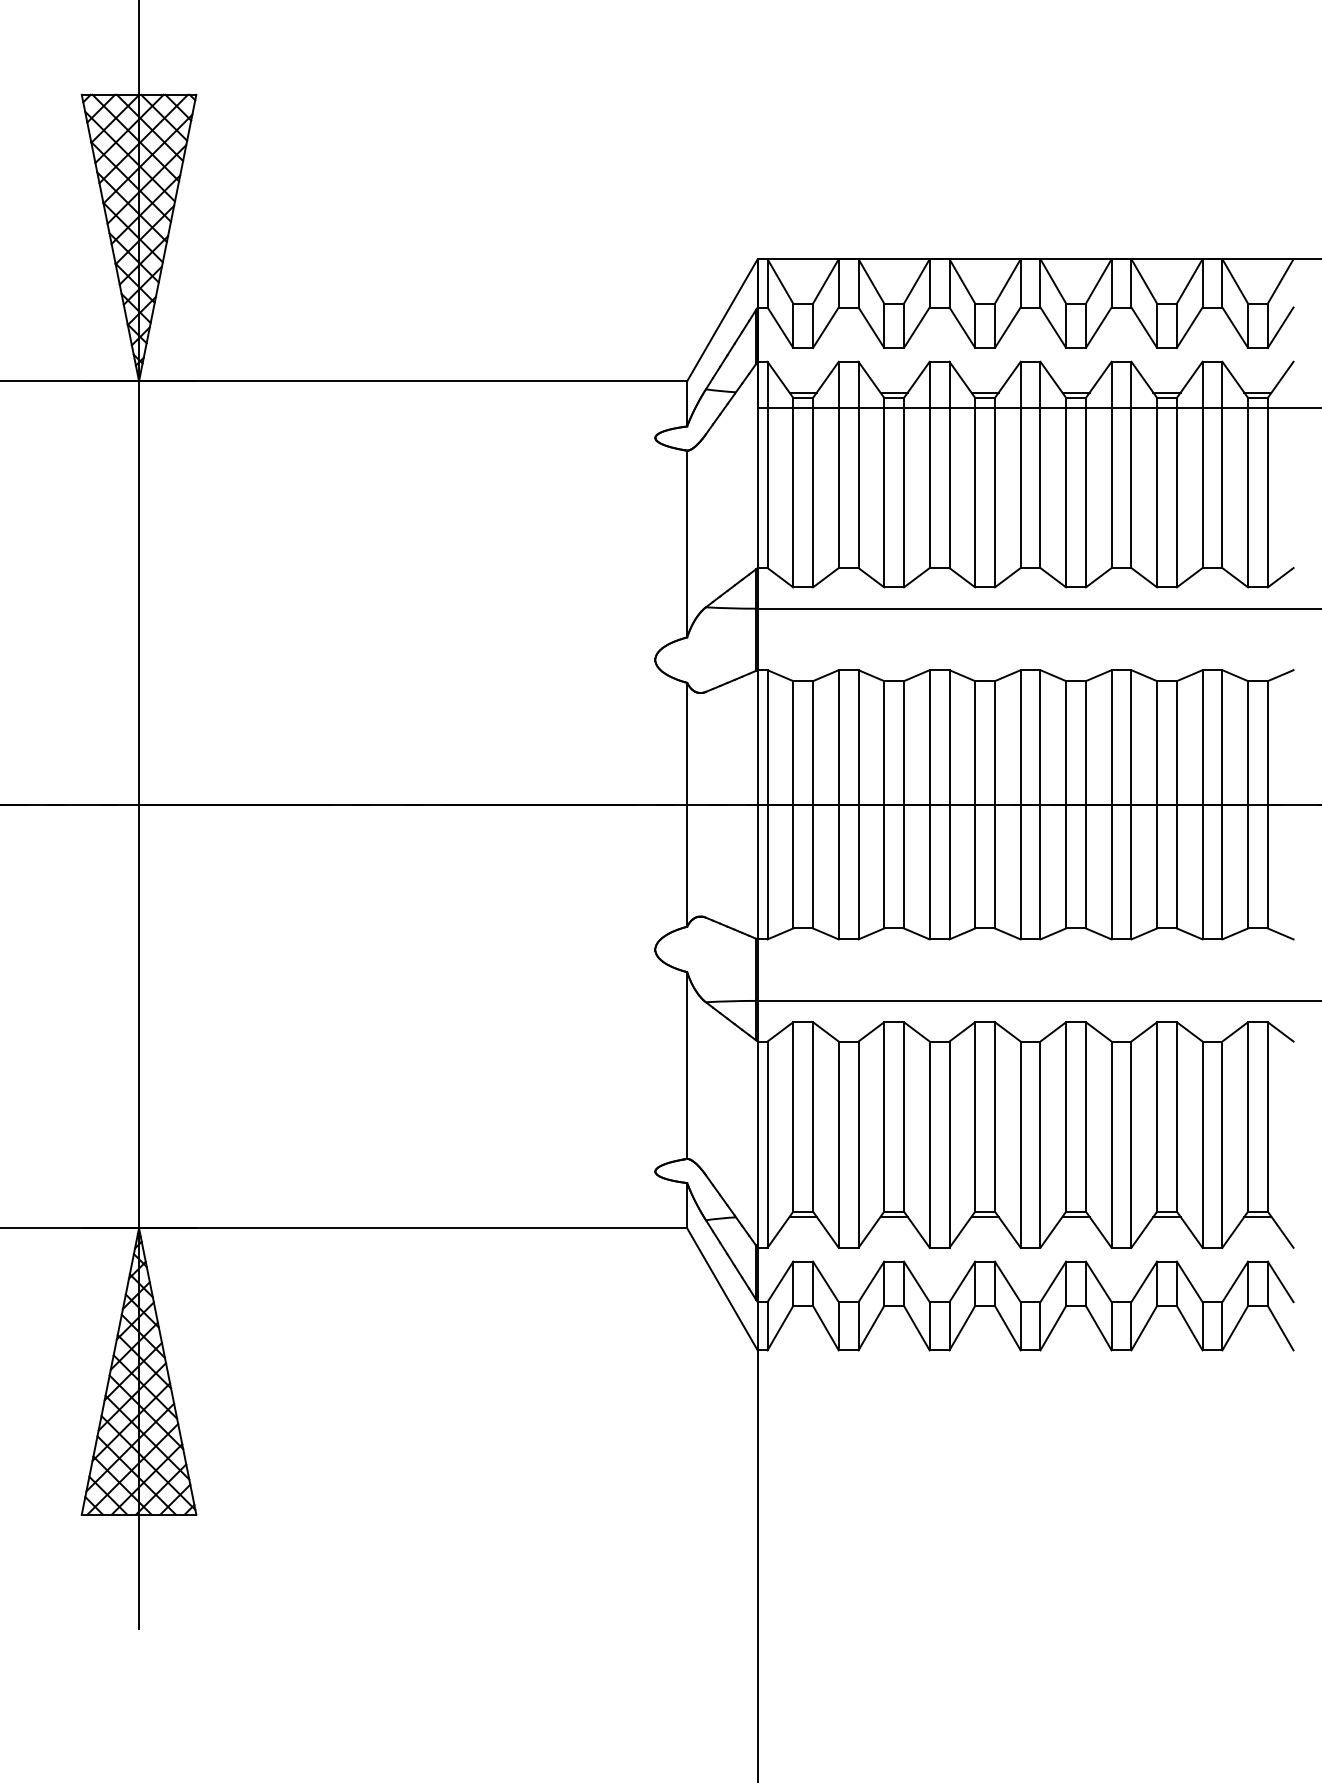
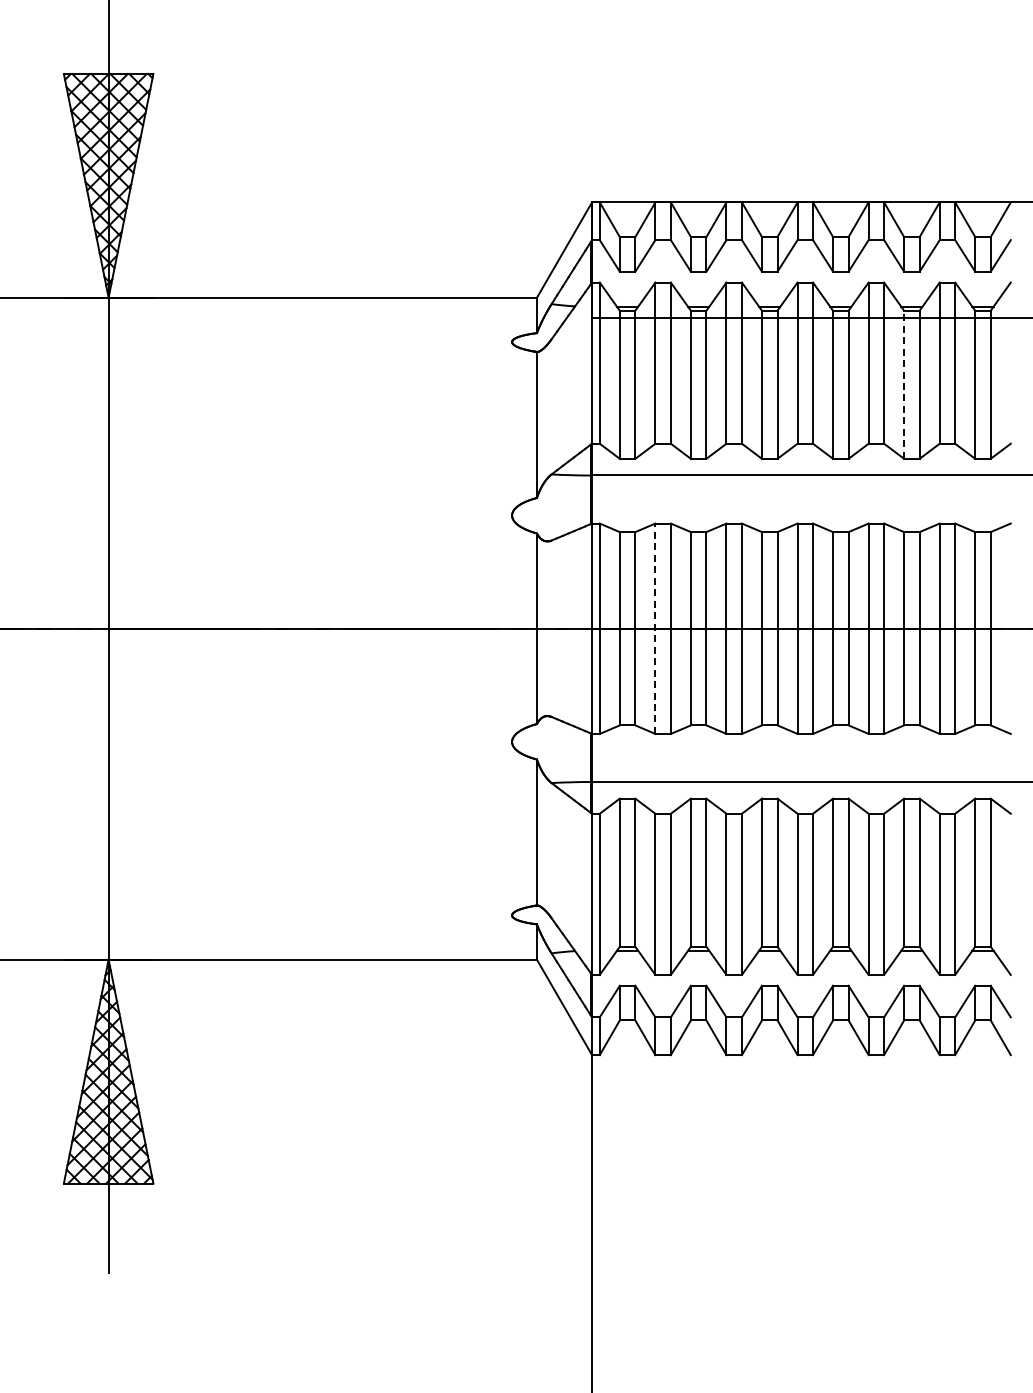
line: (1157, 492) -> (904, 384), solid -> dashed
line: (838, 804) -> (655, 628), solid -> dashed

